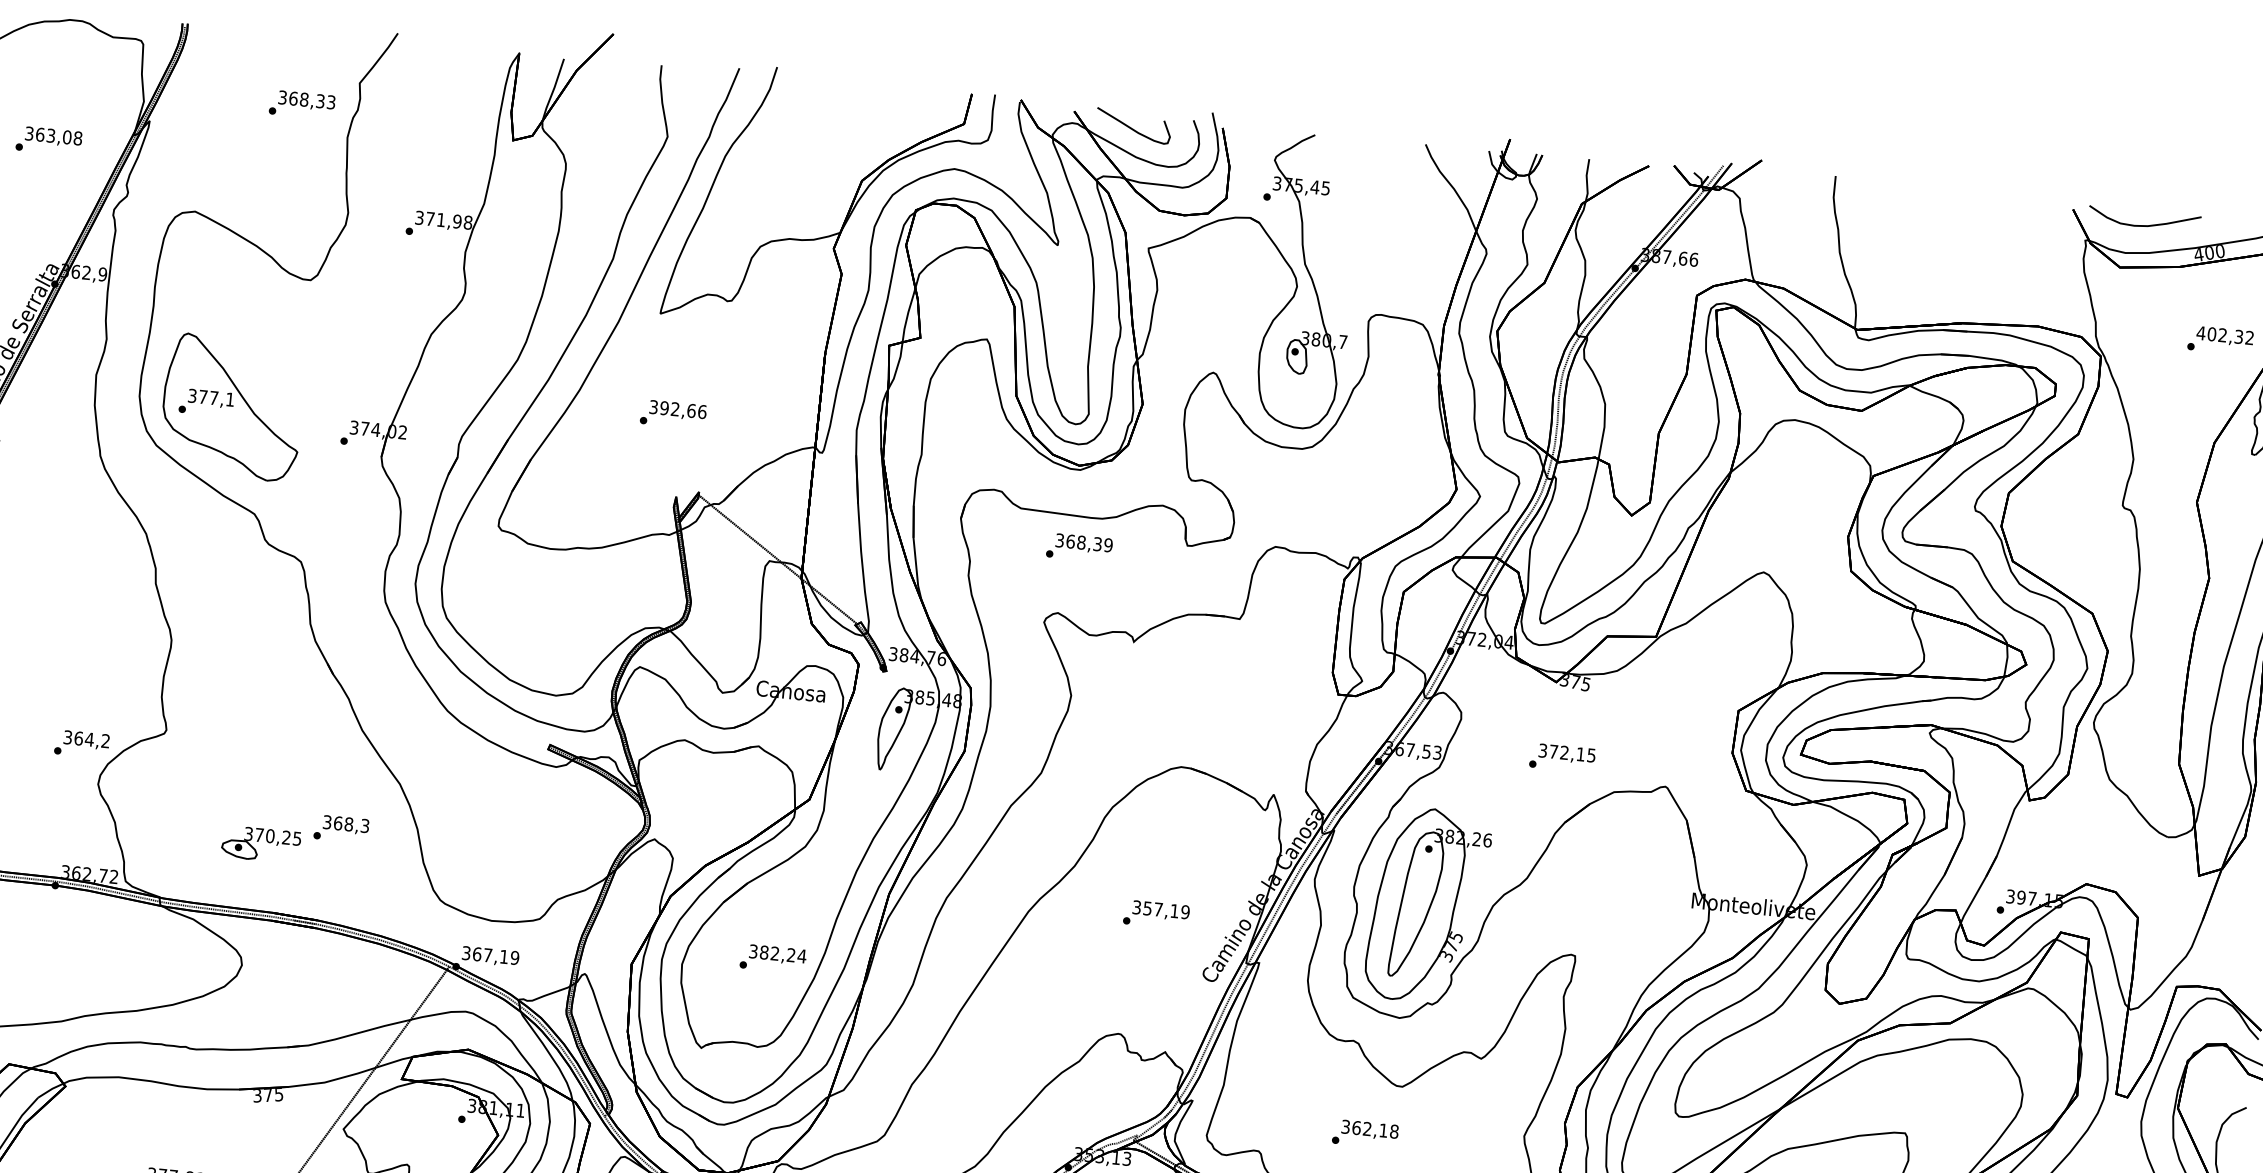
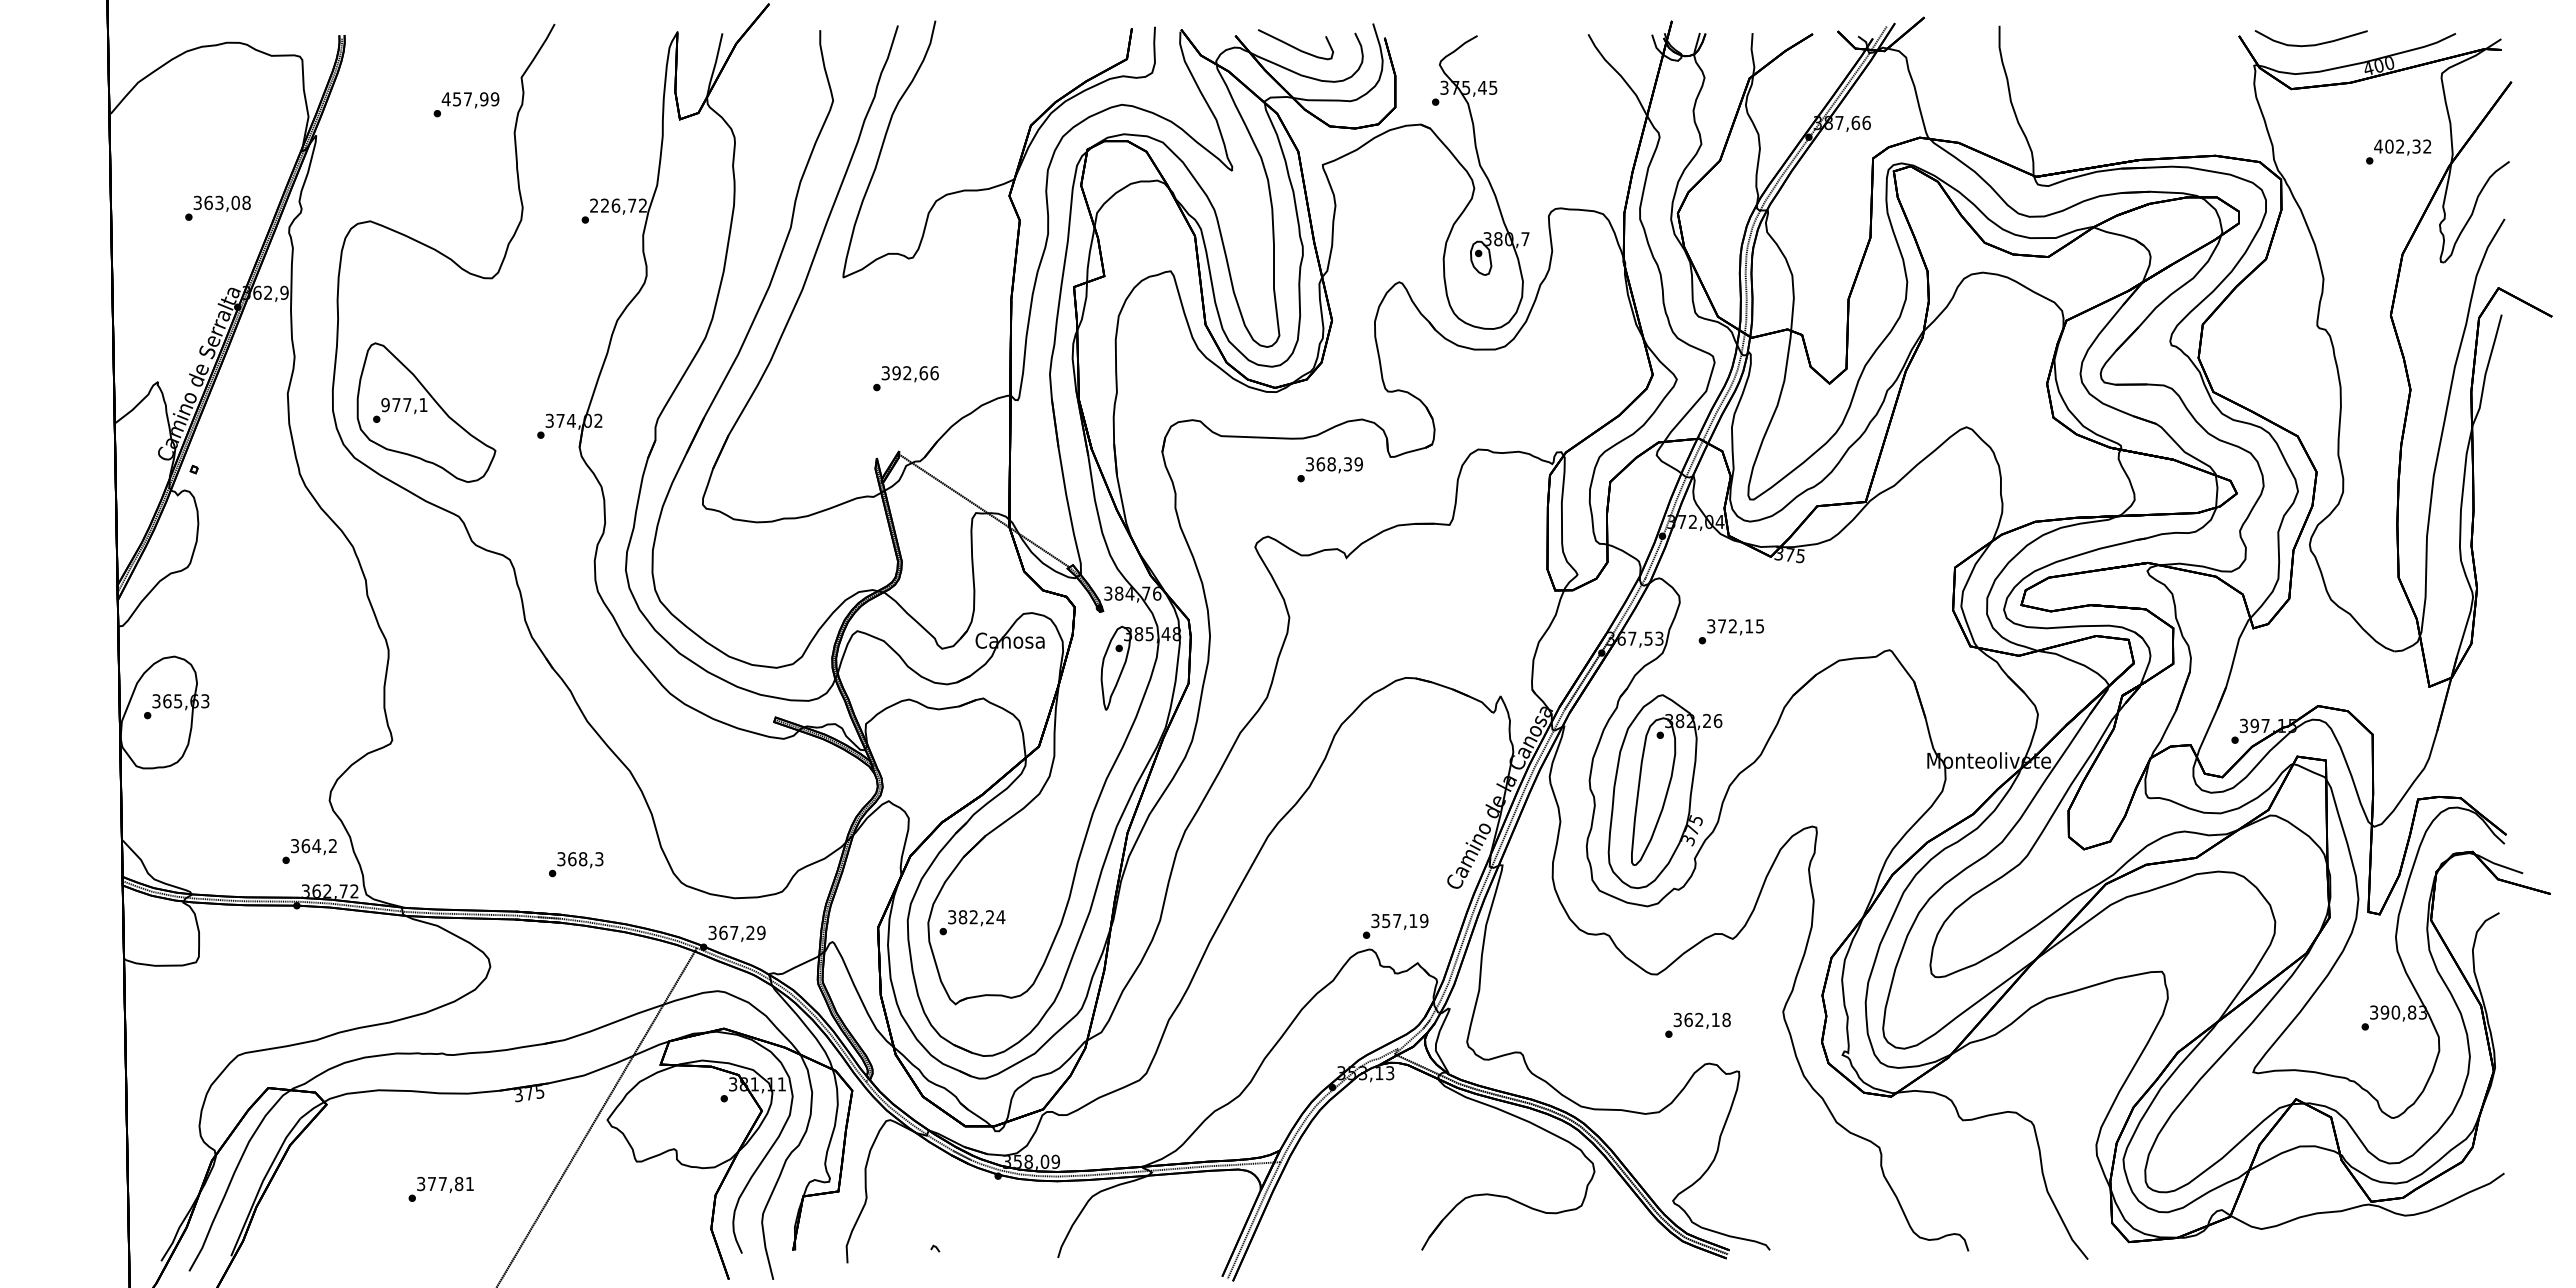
text: (306, 100) -> (470, 99), 368,33 -> 457,99
text: (48, 140) -> (217, 207), moved
text: (443, 220) -> (618, 205), 371,98 -> 226,72
text: (192, 395) -> (385, 404), 377,1 -> 977,1
text: (672, 414) -> (905, 378), moved
text: (1078, 547) -> (1329, 469), moved
text: (81, 744) -> (309, 851), moved
text: (1561, 757) -> (1730, 631), moved
text: (341, 829) -> (576, 864), moved
part: (260, 844) -> (497, 844), removed
text: (1156, 913) -> (1395, 925), moved
text: (504, 956) -> (750, 932), 367,19 -> 367,29
text: (773, 958) -> (972, 922), moved
text: (1365, 1133) -> (1697, 1024), moved

